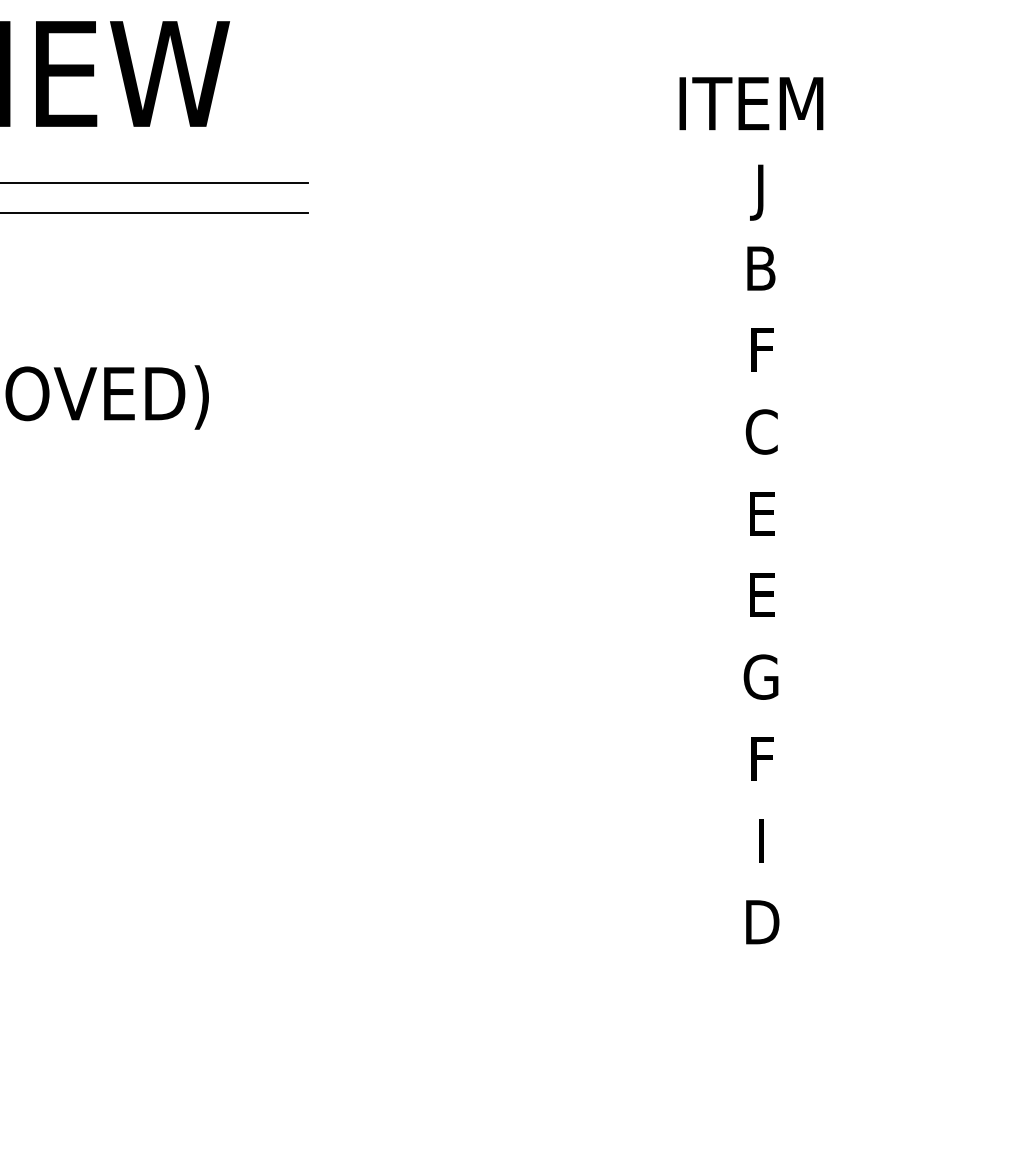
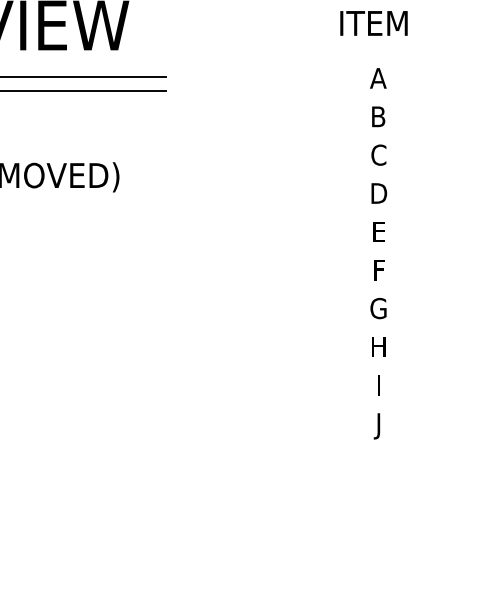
text: (750, 103) -> (373, 23), moved
text: (761, 193) -> (378, 81), J -> A
text: (761, 348) -> (378, 154), F -> C
text: (763, 431) -> (379, 193), C -> D
text: (761, 596) -> (378, 270), E -> F
text: (761, 758) -> (378, 346), F -> H
text: (763, 928) -> (379, 426), D -> J

